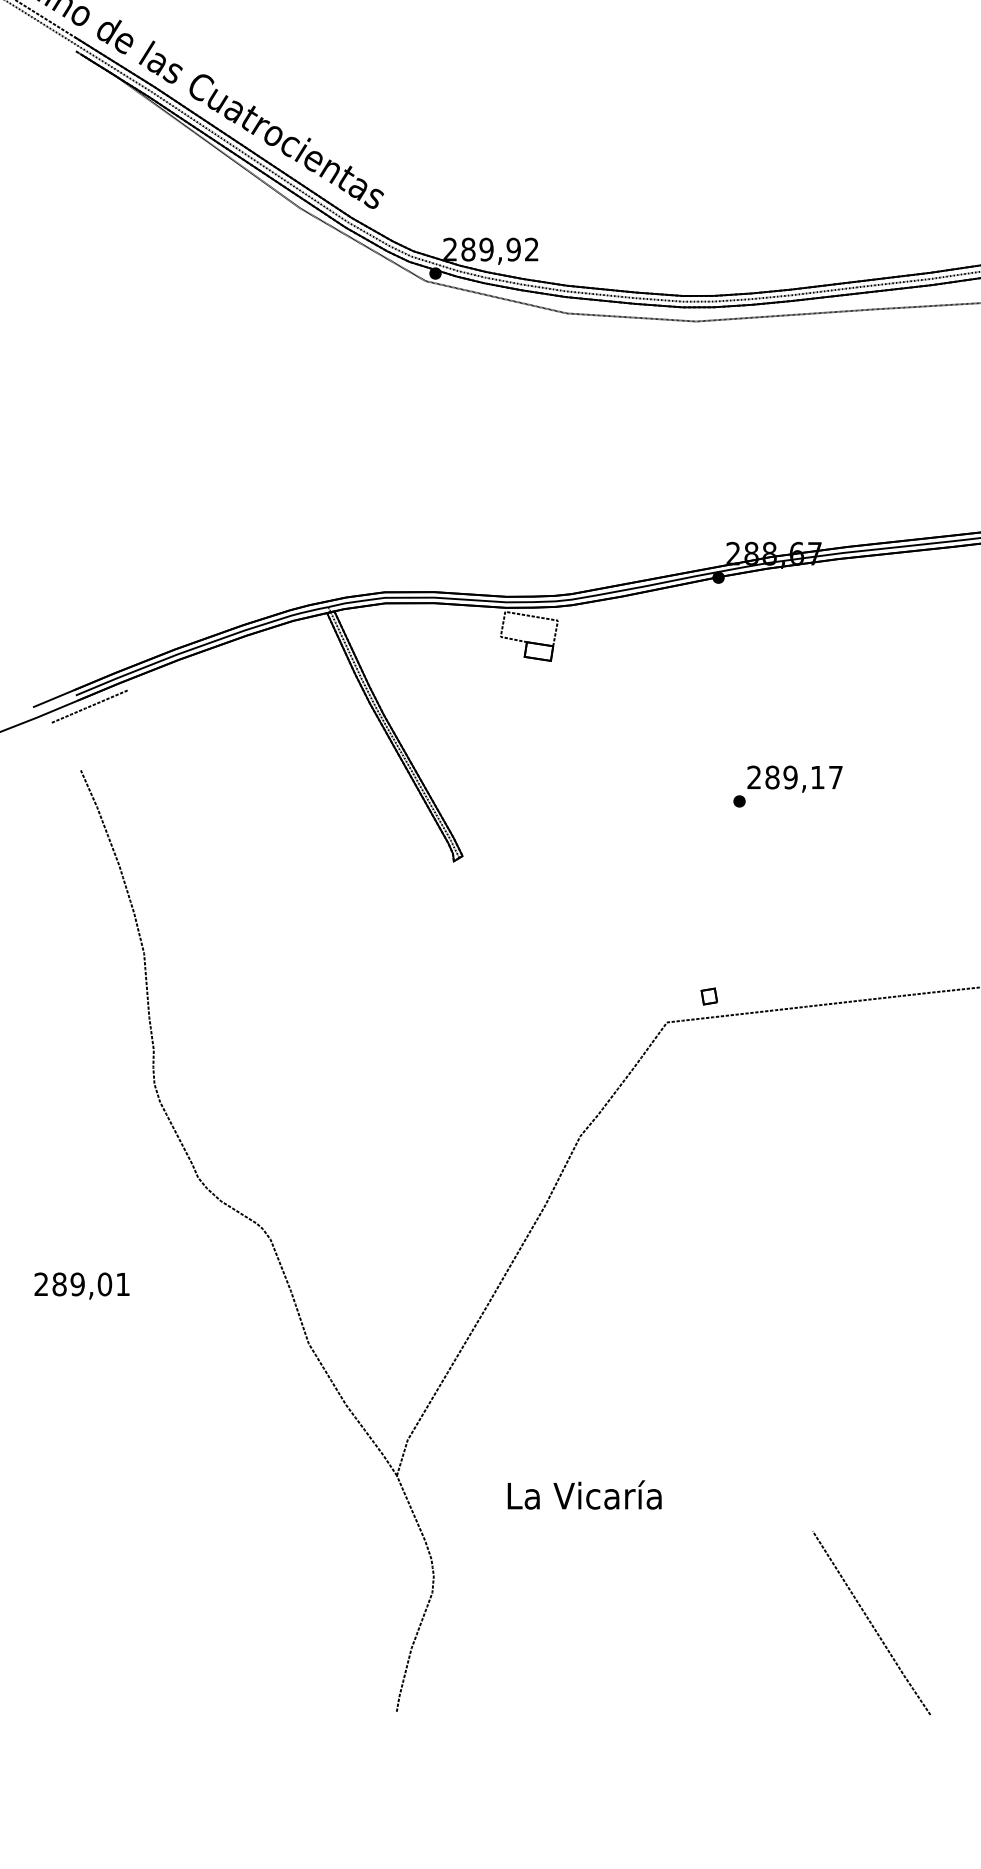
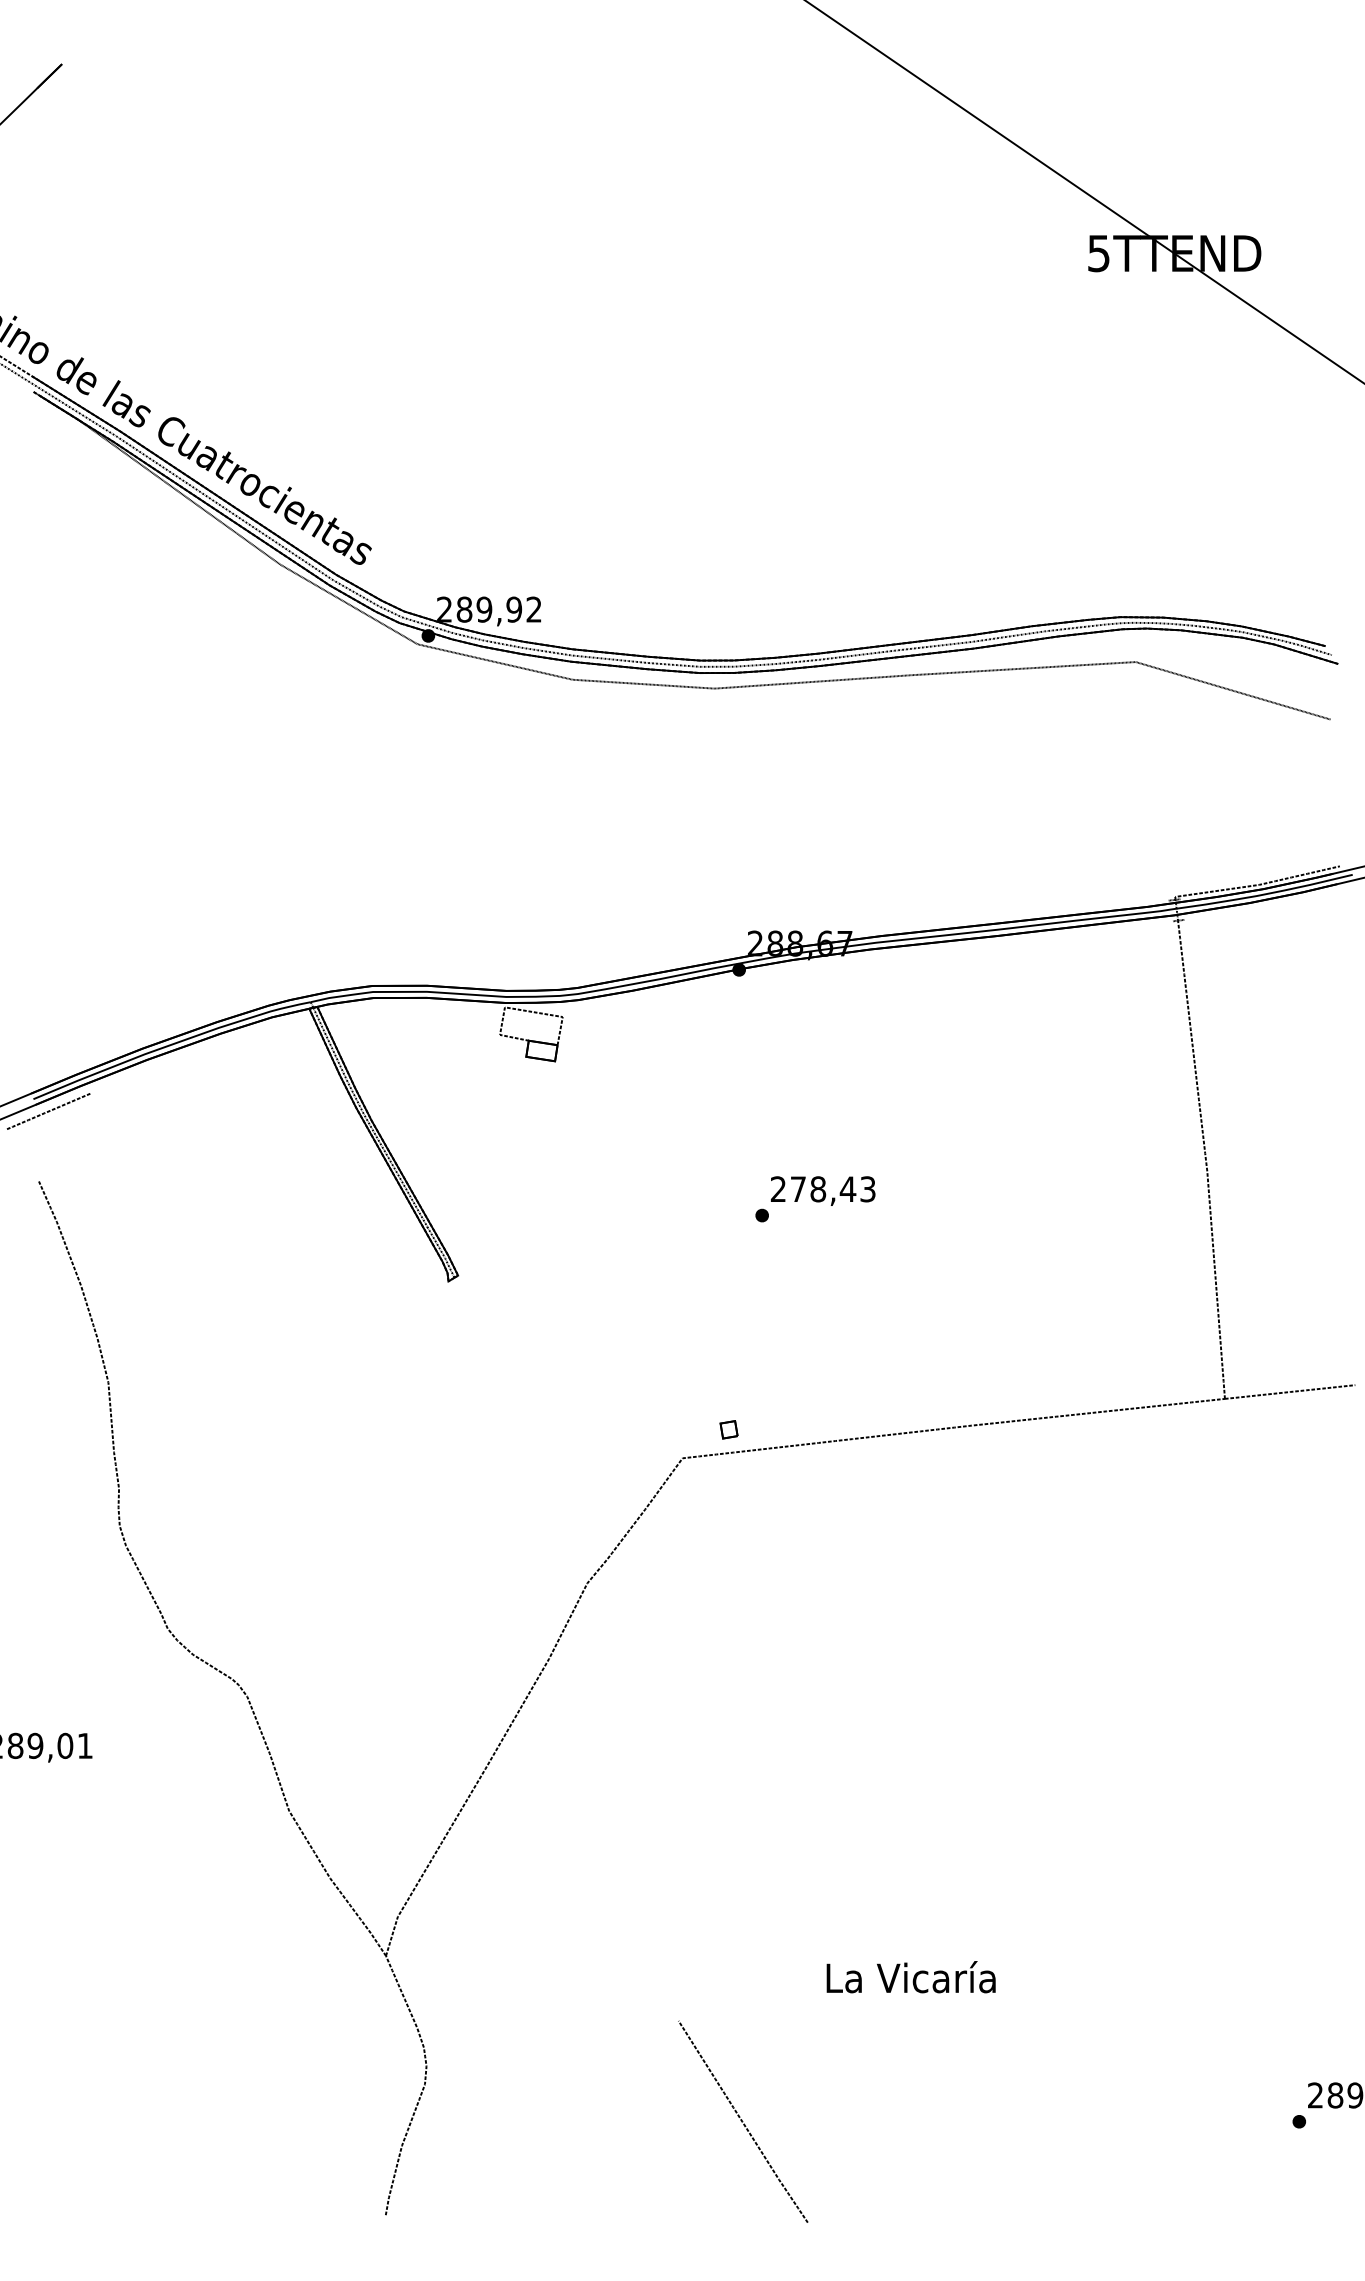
text: (803, 777) -> (832, 1189), 289,17 -> 278,43
text: (584, 1495) -> (910, 1977), moved
curve: (871, 1622) -> (743, 2121), moved

